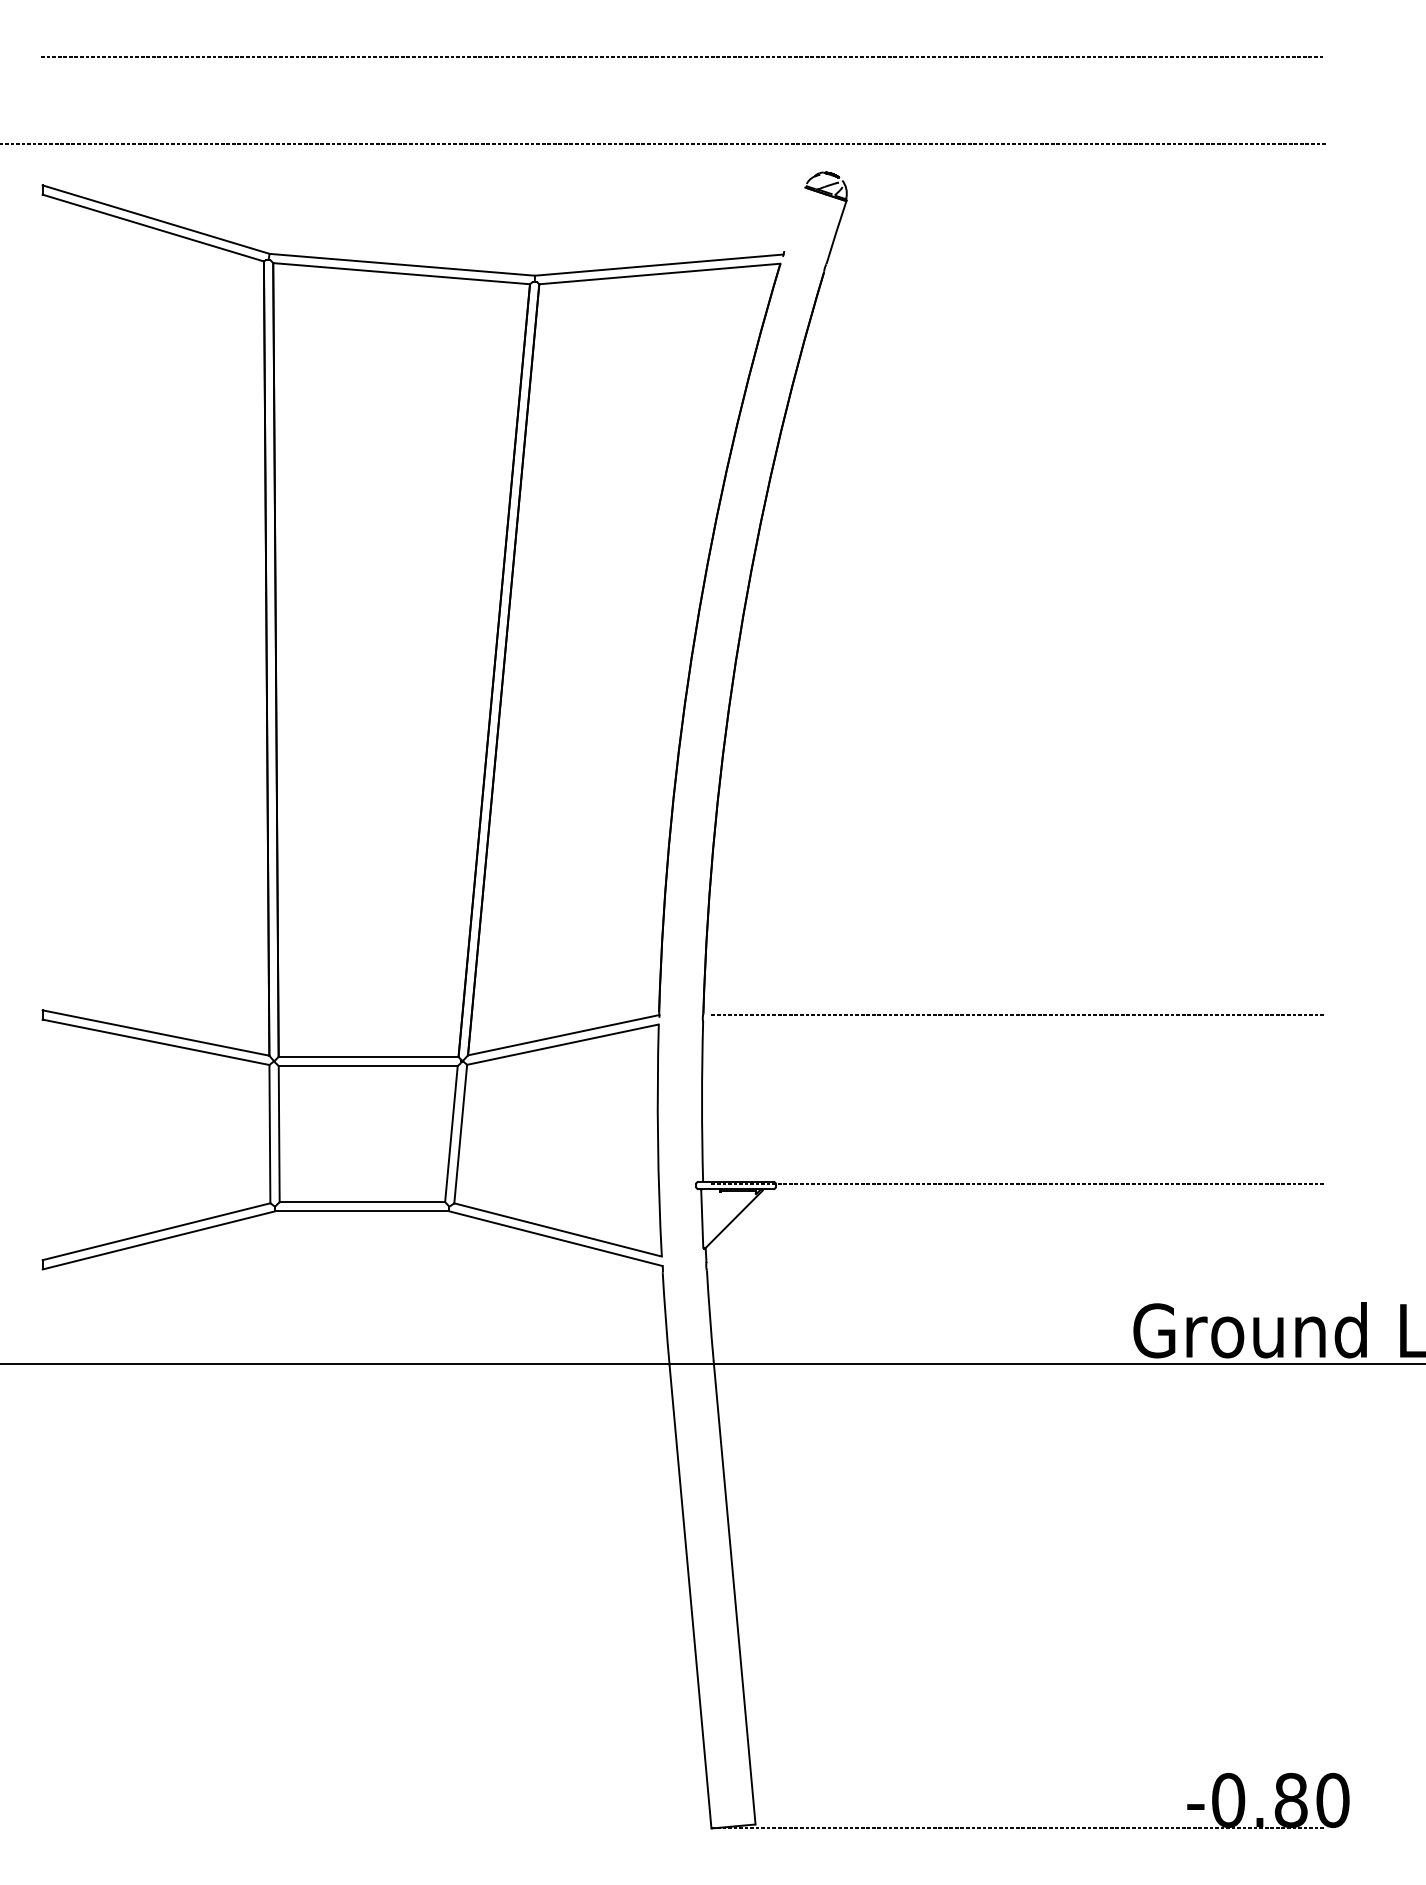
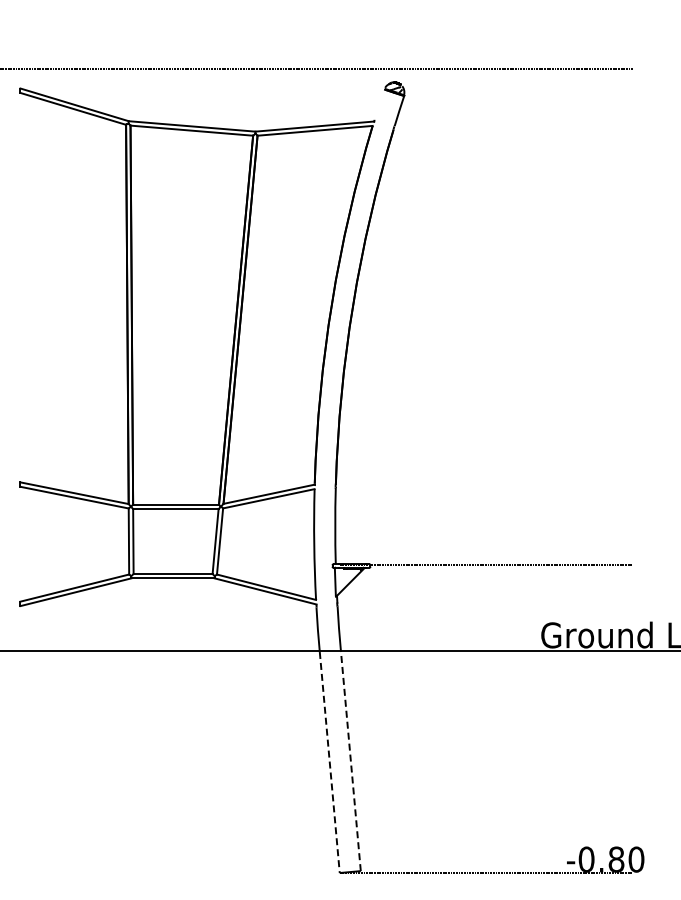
line: (681, 57) -> (325, 27), removed
line: (1018, 1014) -> (486, 484), removed
line: (733, 1592) -> (350, 760), solid -> dashed
line: (689, 1597) -> (329, 762), solid -> dashed

